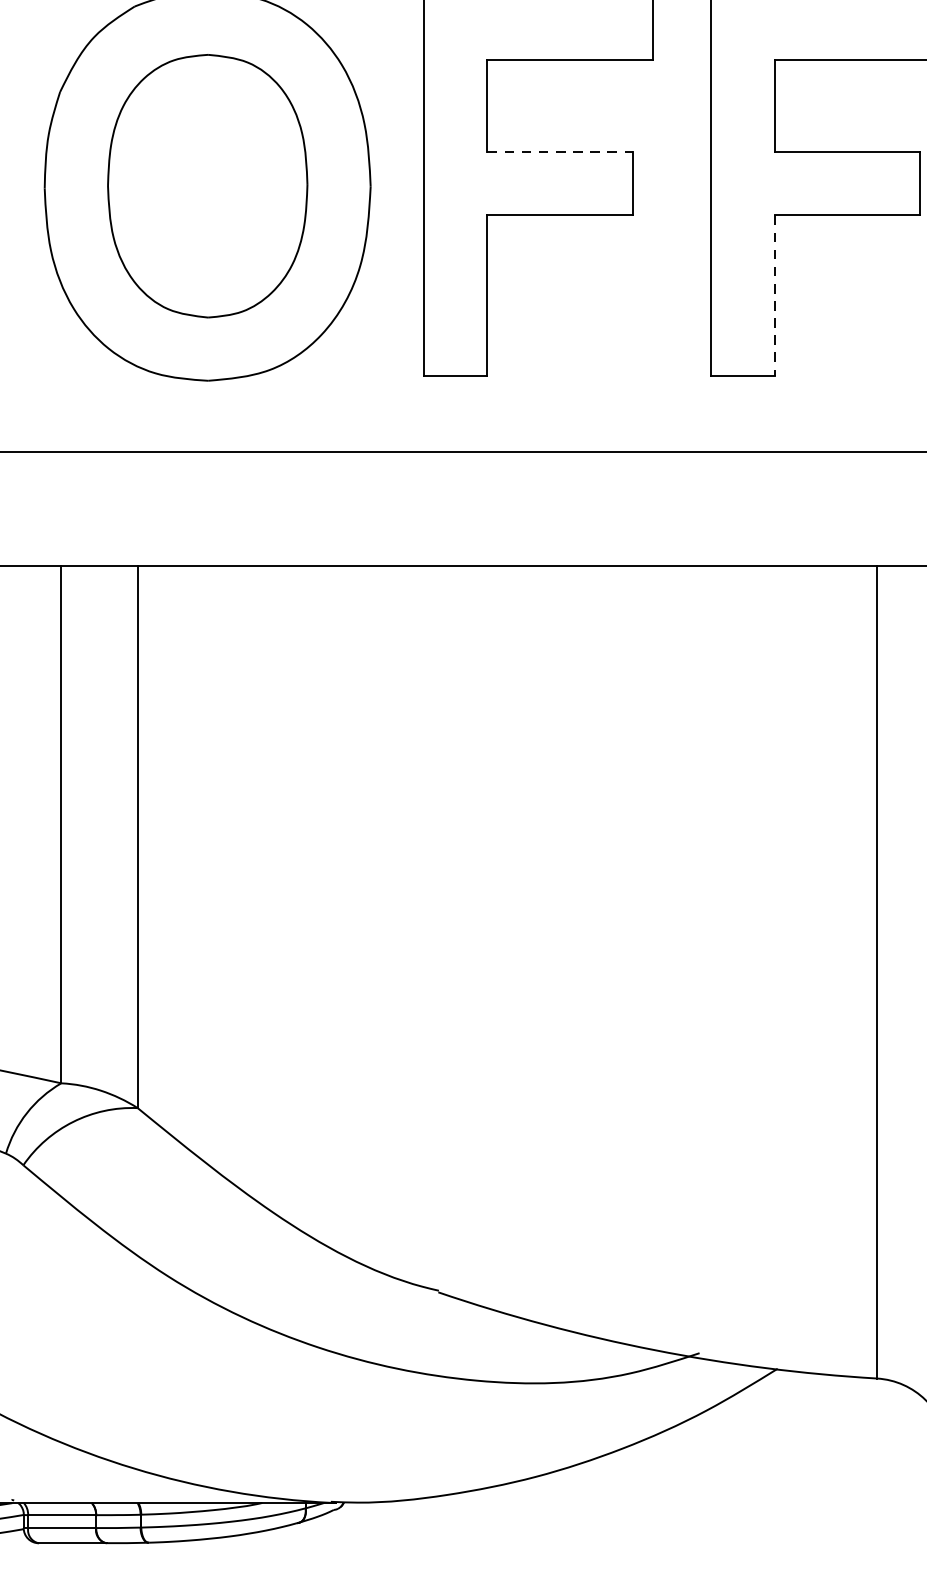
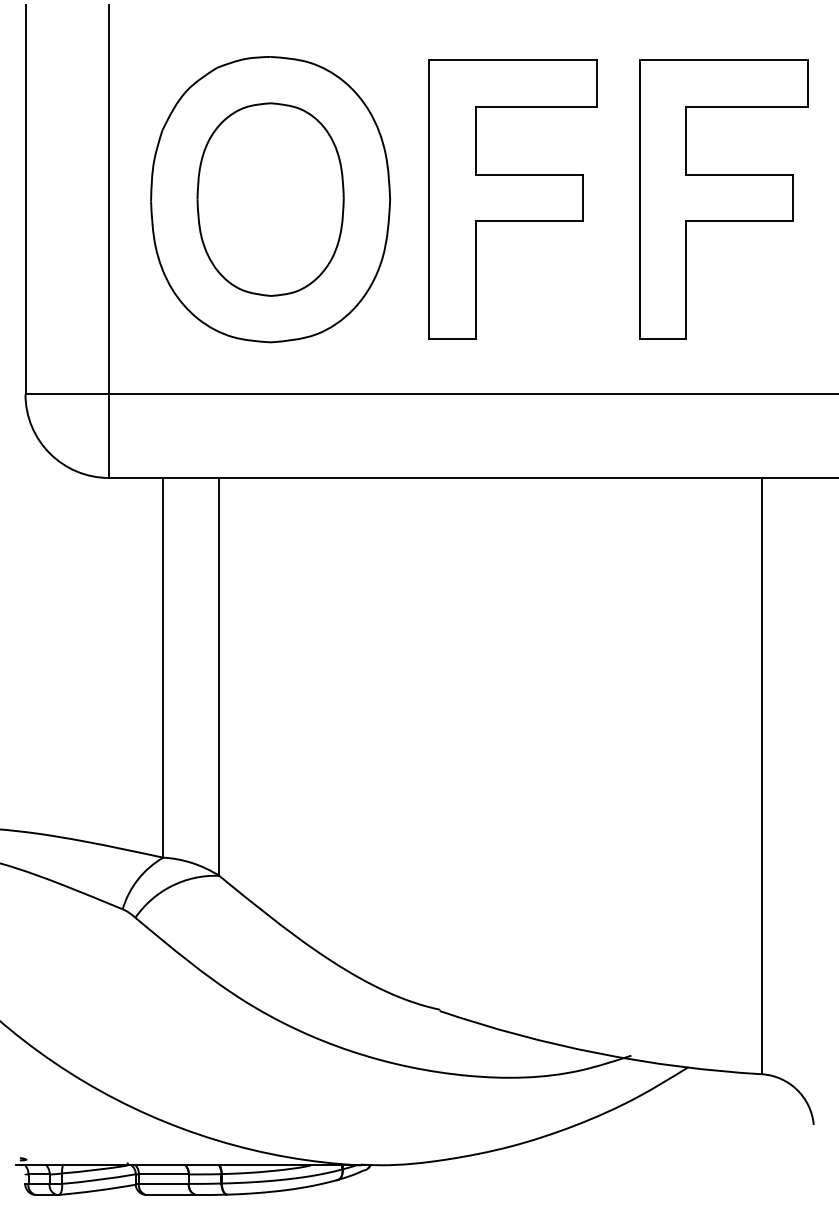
line: (560, 151) -> (529, 174), dashed -> solid
line: (774, 295) -> (686, 279), dashed -> solid

